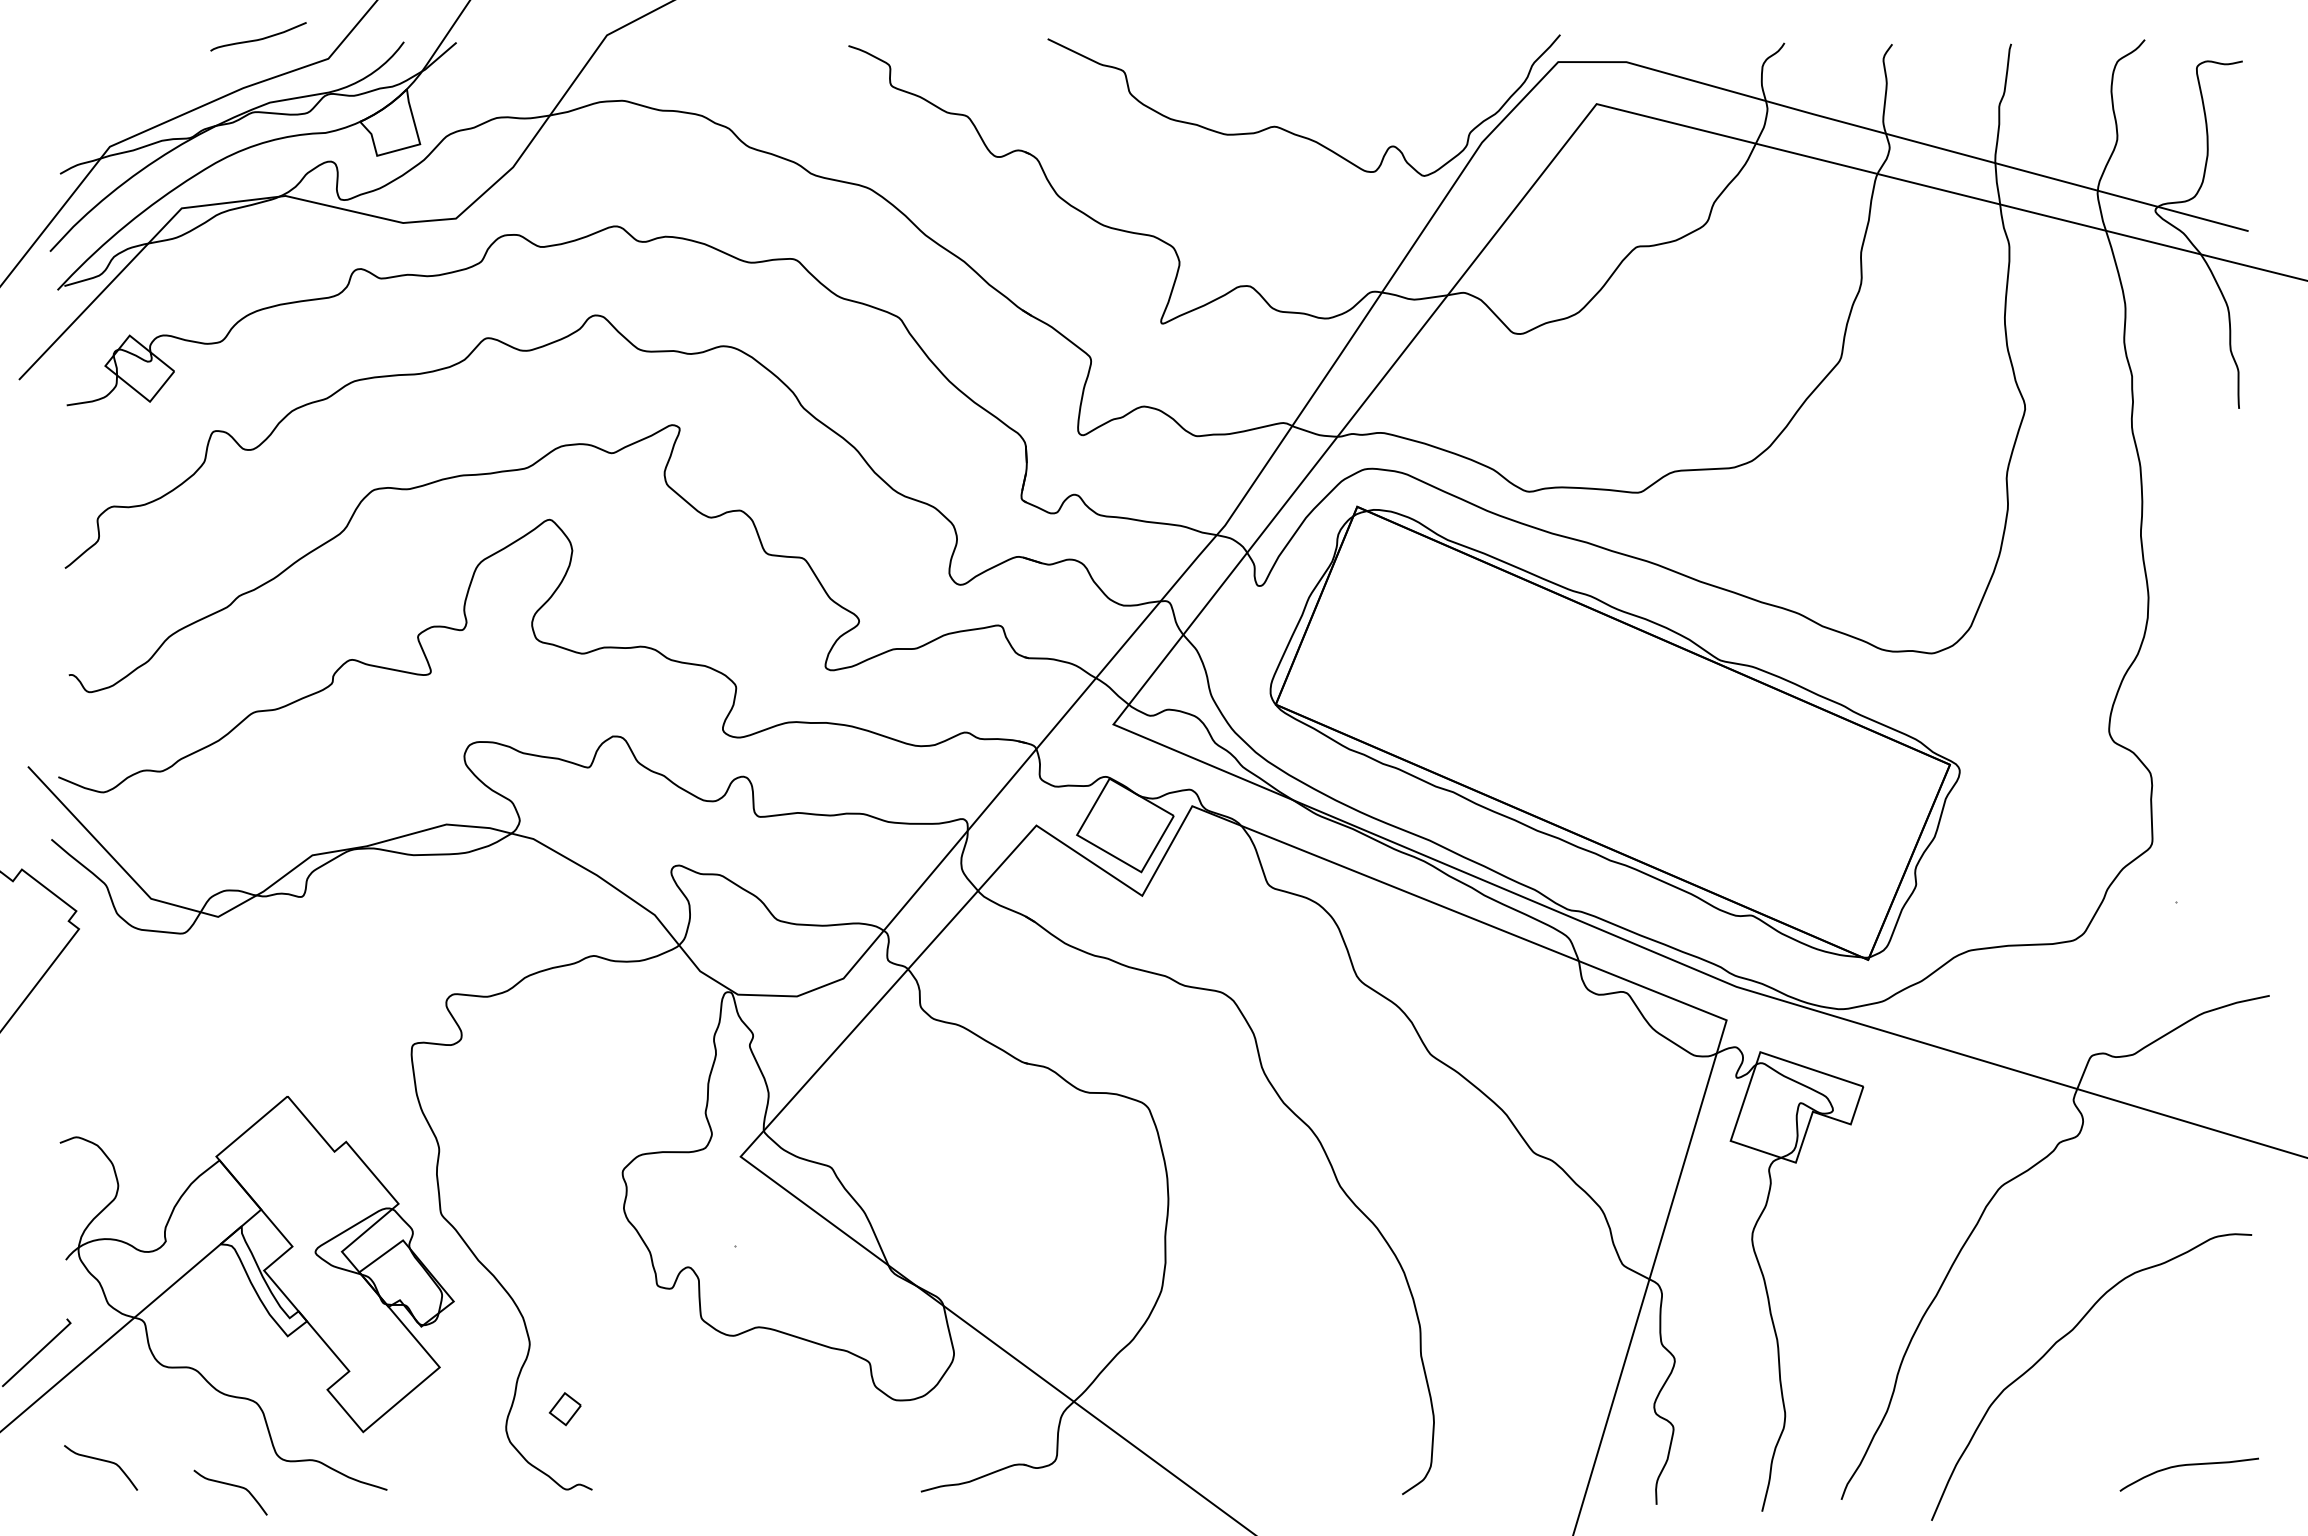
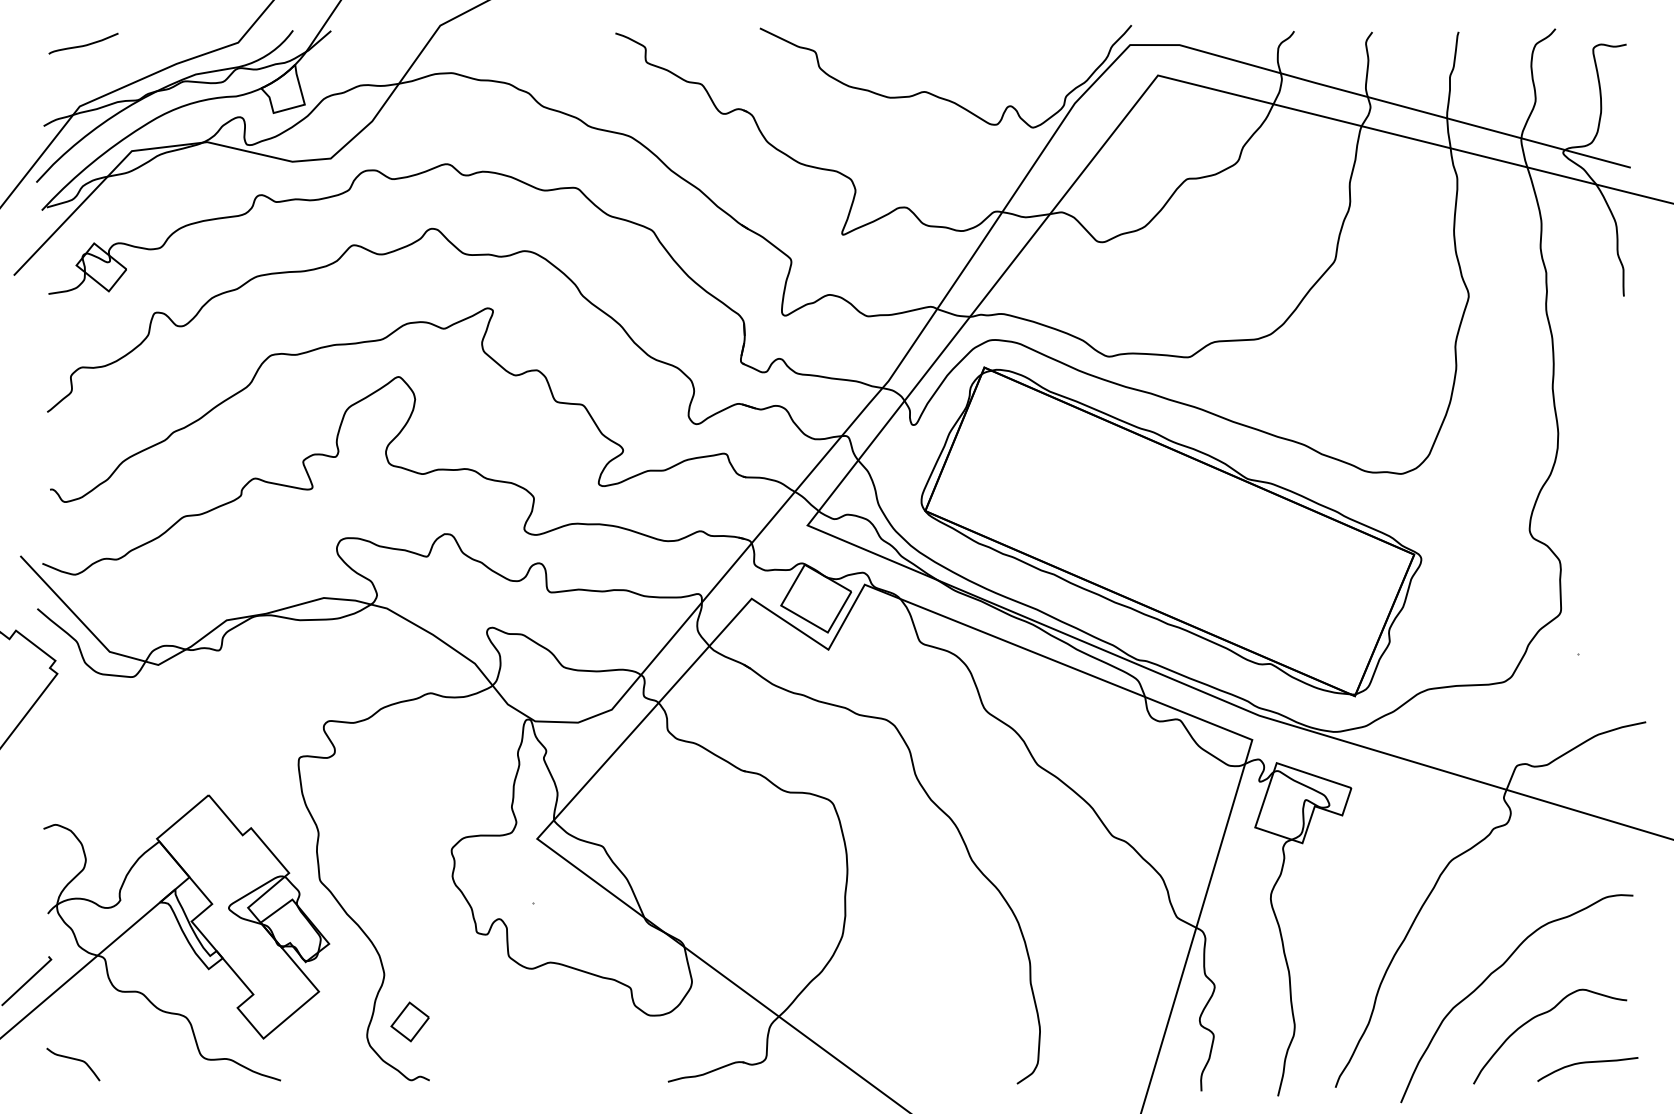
curve: (259, 37) -> (84, 44), moved
curve: (2125, 1400) -> (1541, 1015), added
part: (564, 1408) -> (409, 1021), size x1.67
curve: (233, 1487) -> (169, 1078), removed

